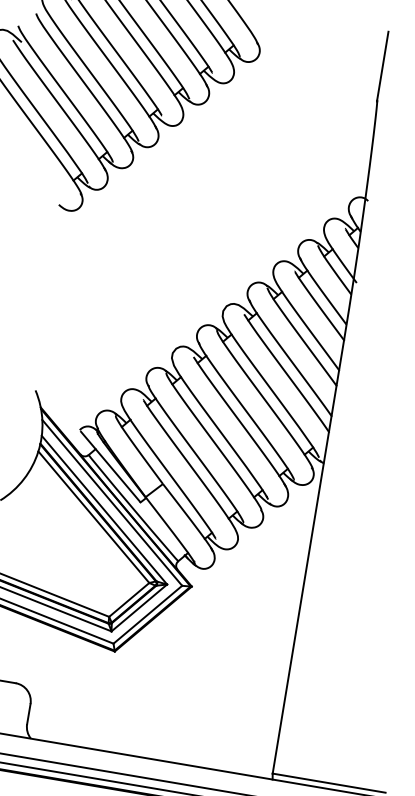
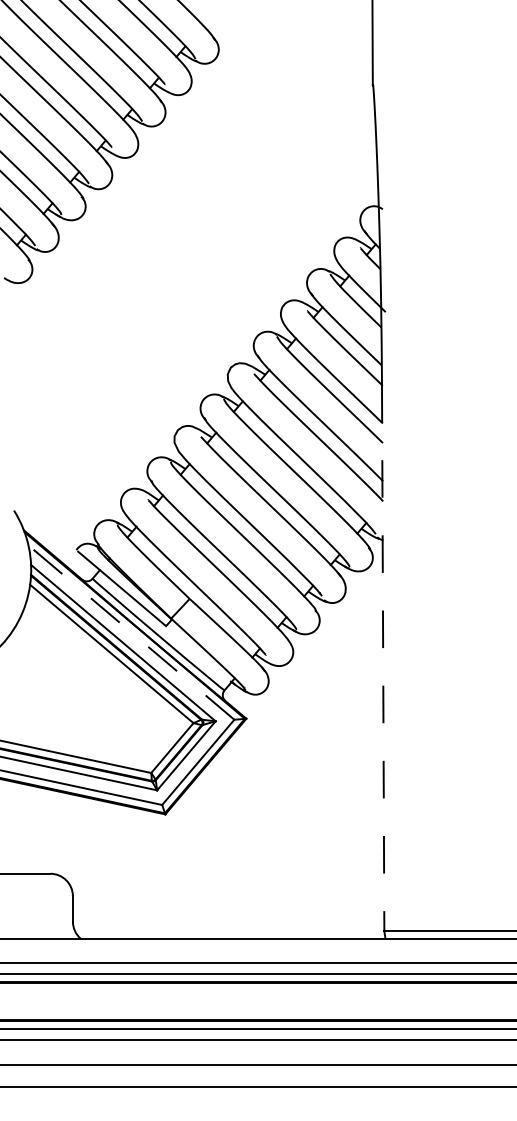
line: (112, 502) -> (131, 632), solid -> dashed
line: (308, 557) -> (383, 658), solid -> dashed

